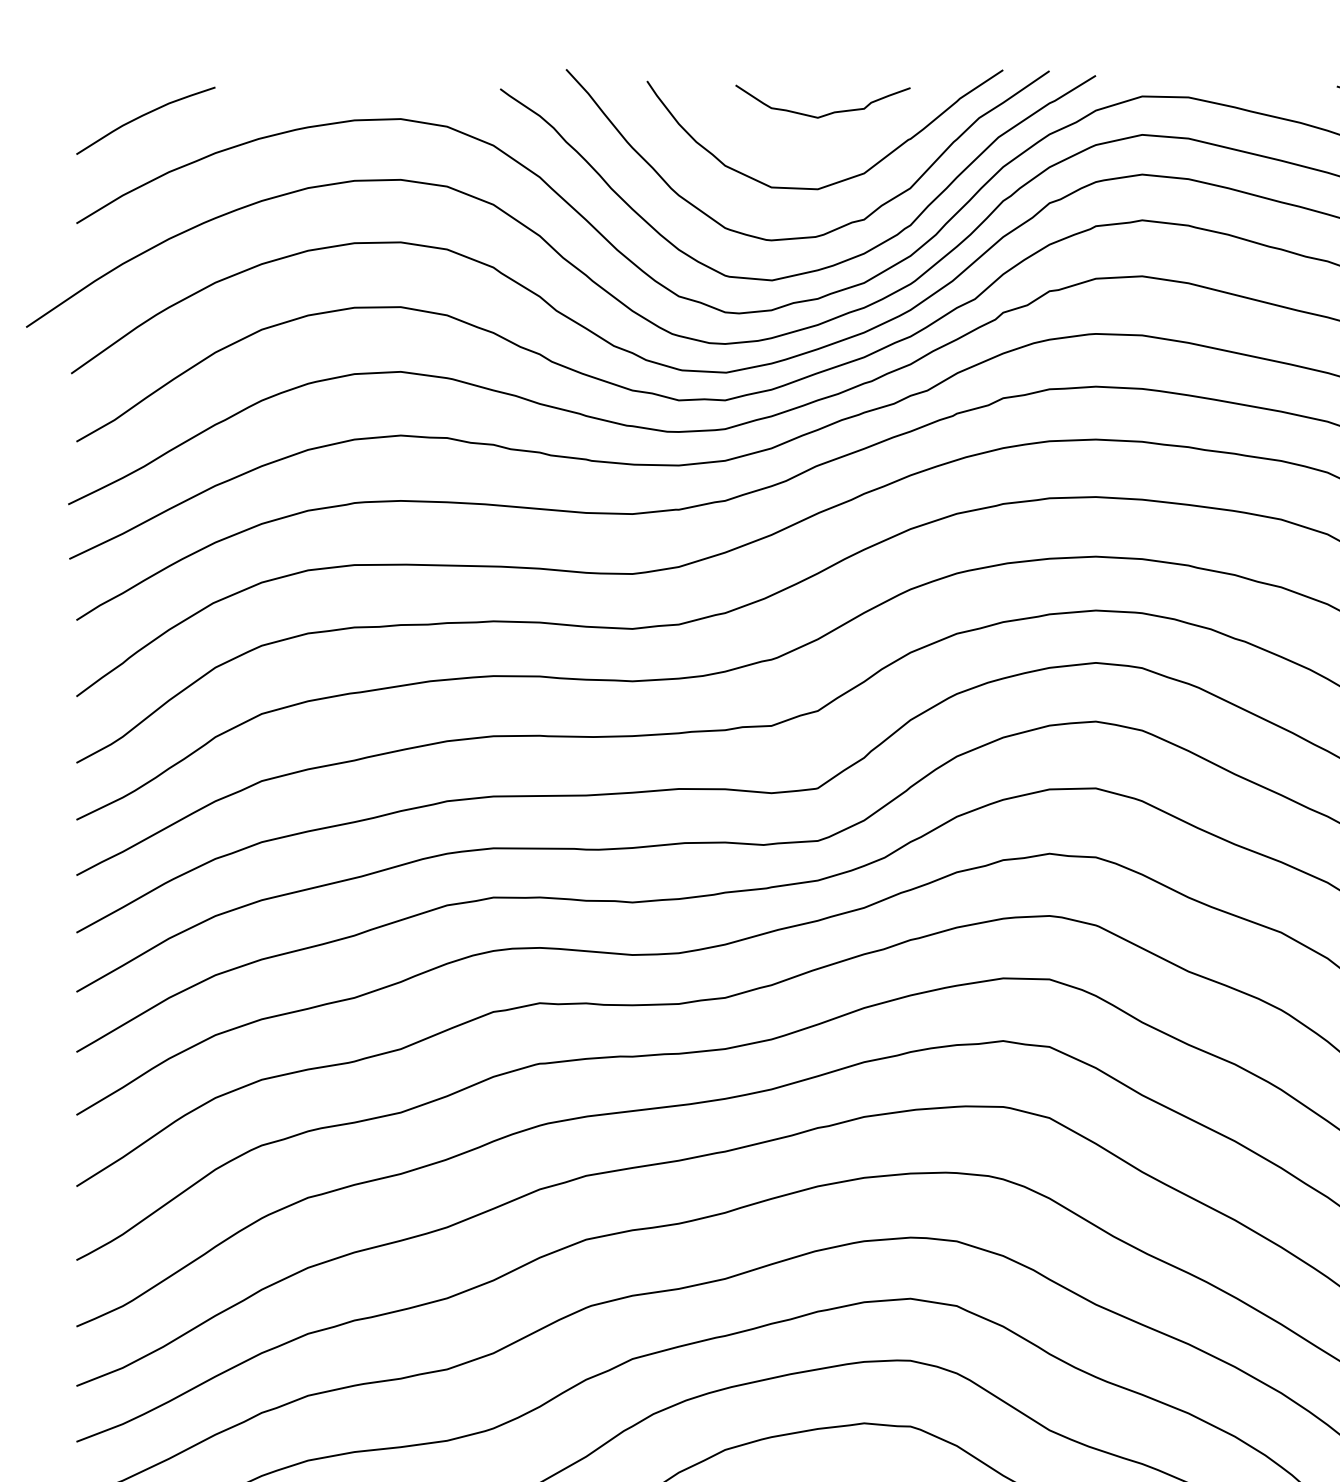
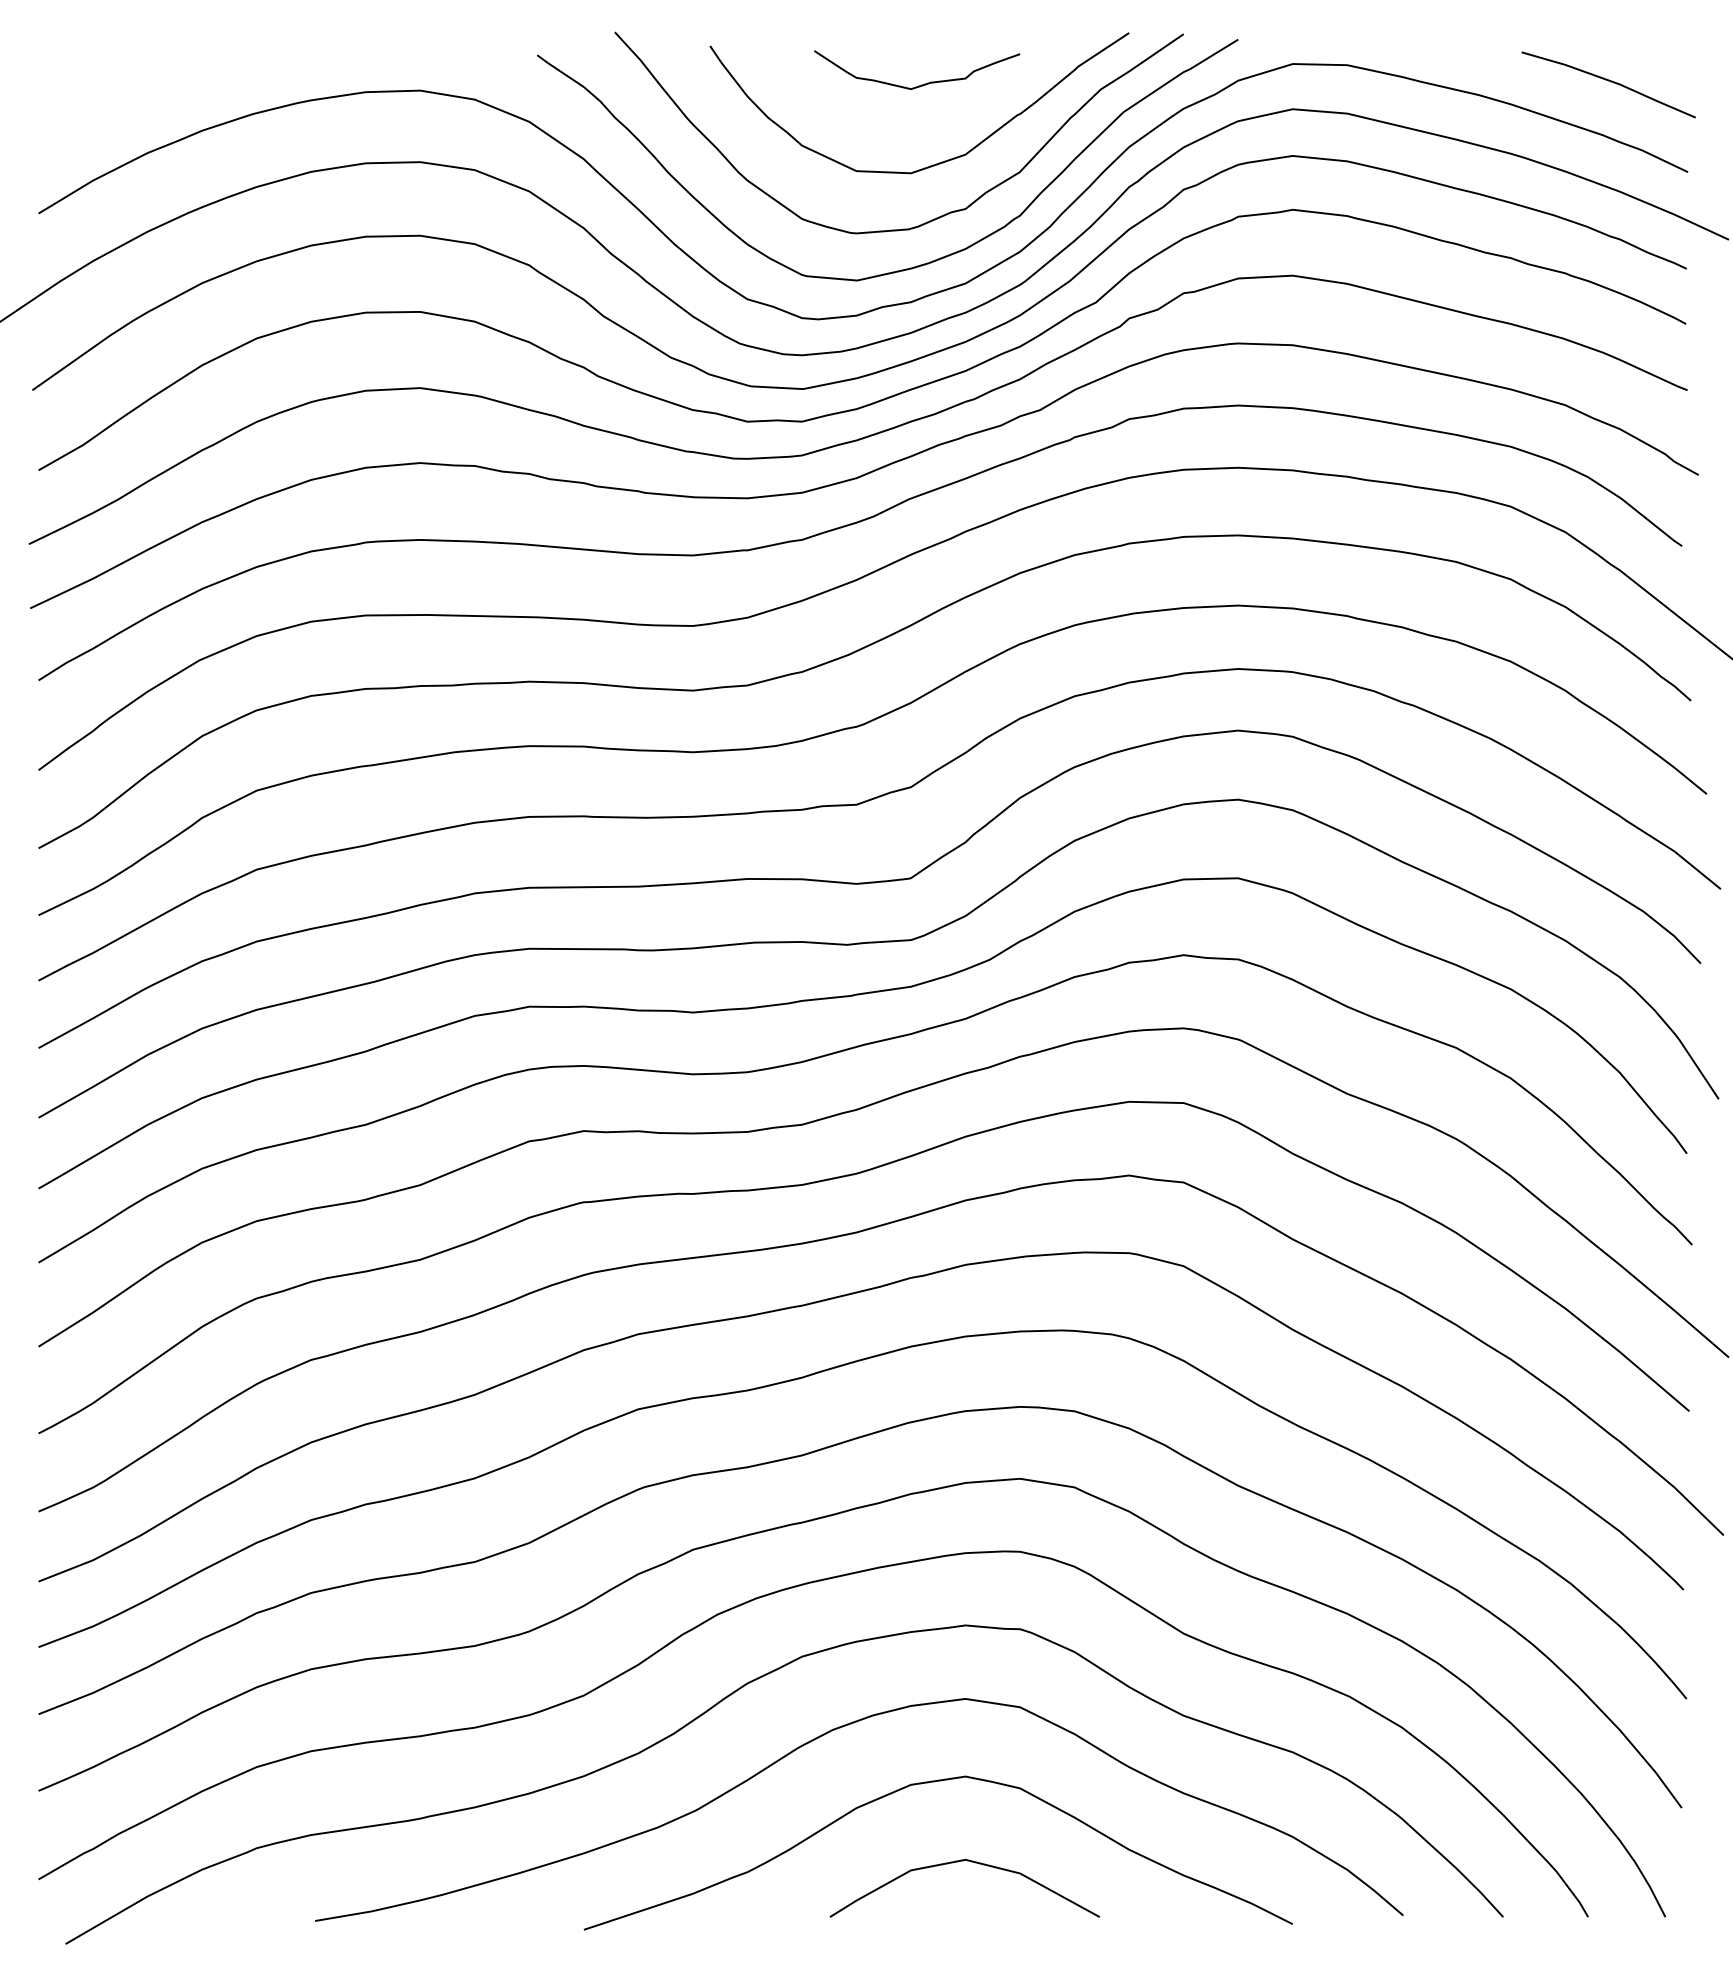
curve: (143, 116) -> (117, 87), removed

